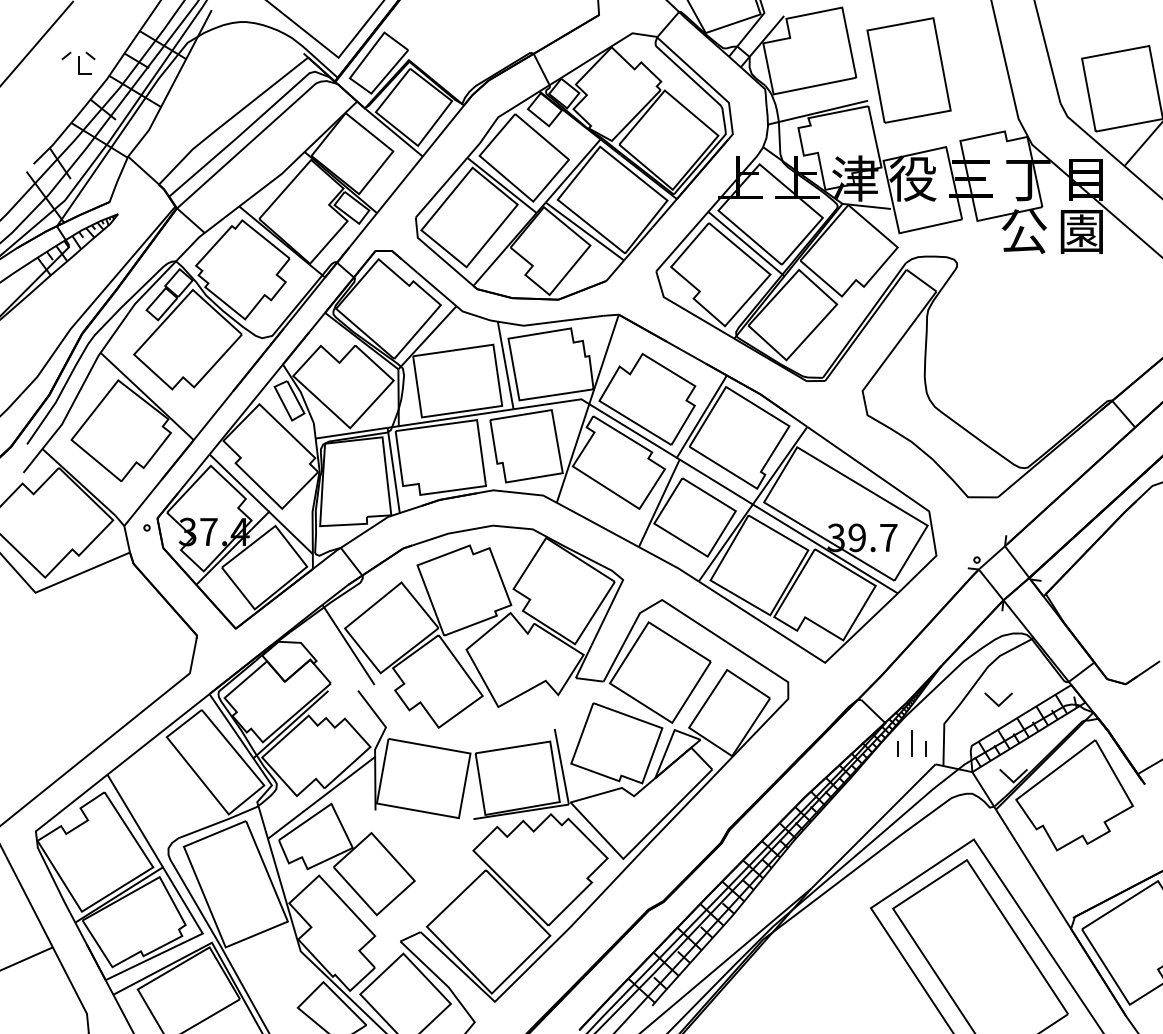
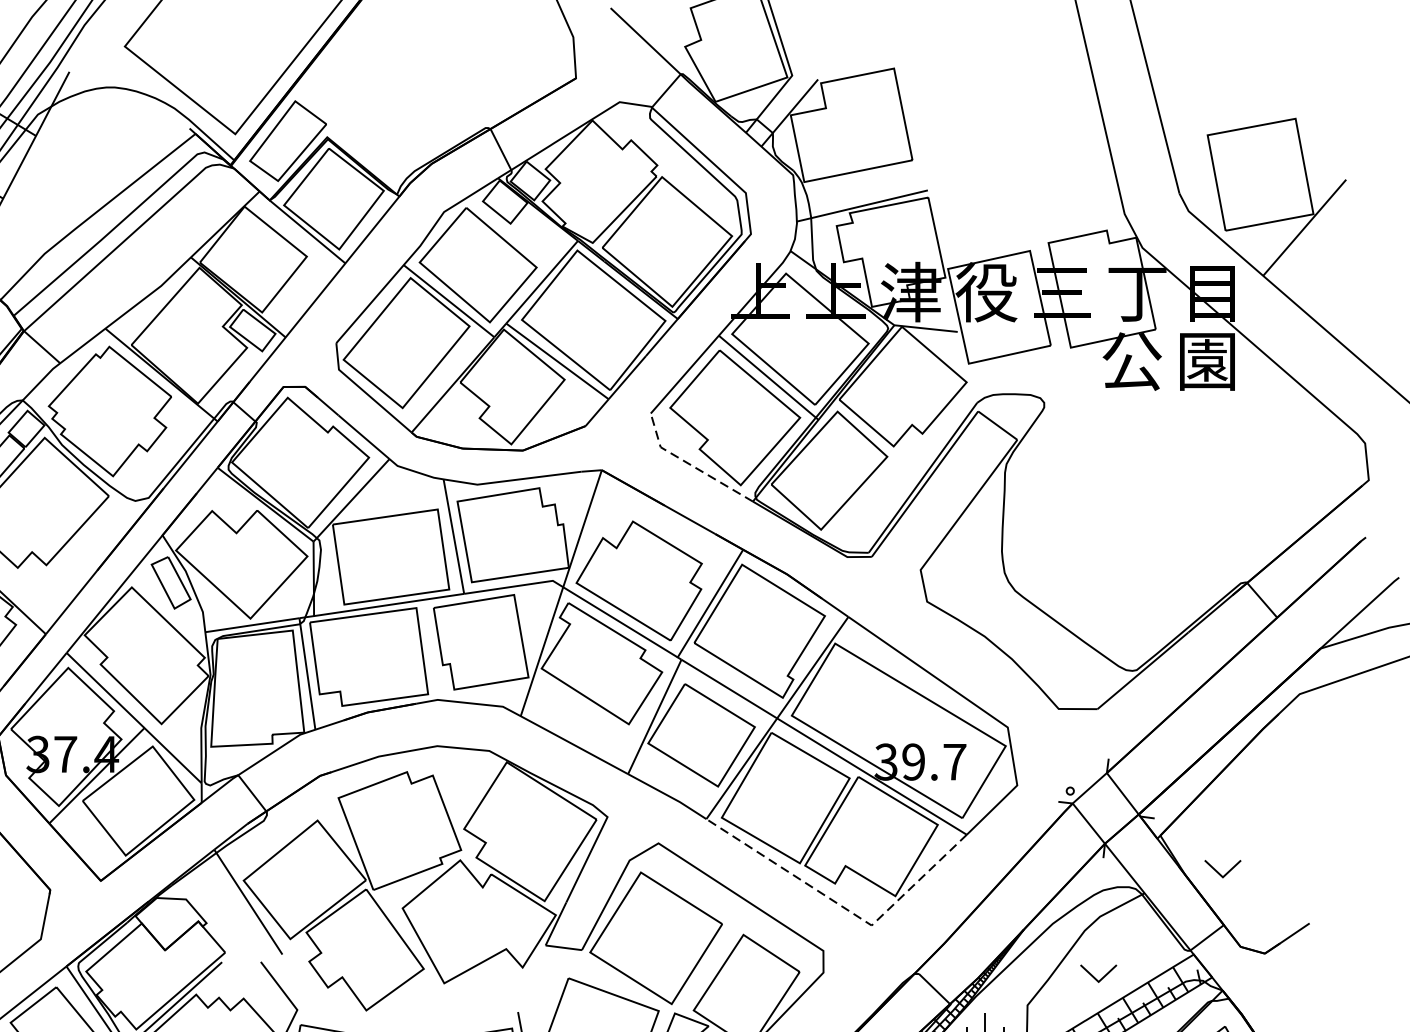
part: (908, 70) -> (980, 150), removed
line: (687, 310) -> (691, 464), solid -> dashed
part: (1093, 619) -> (1222, 868), added
line: (804, 649) -> (844, 908), solid -> dashed

